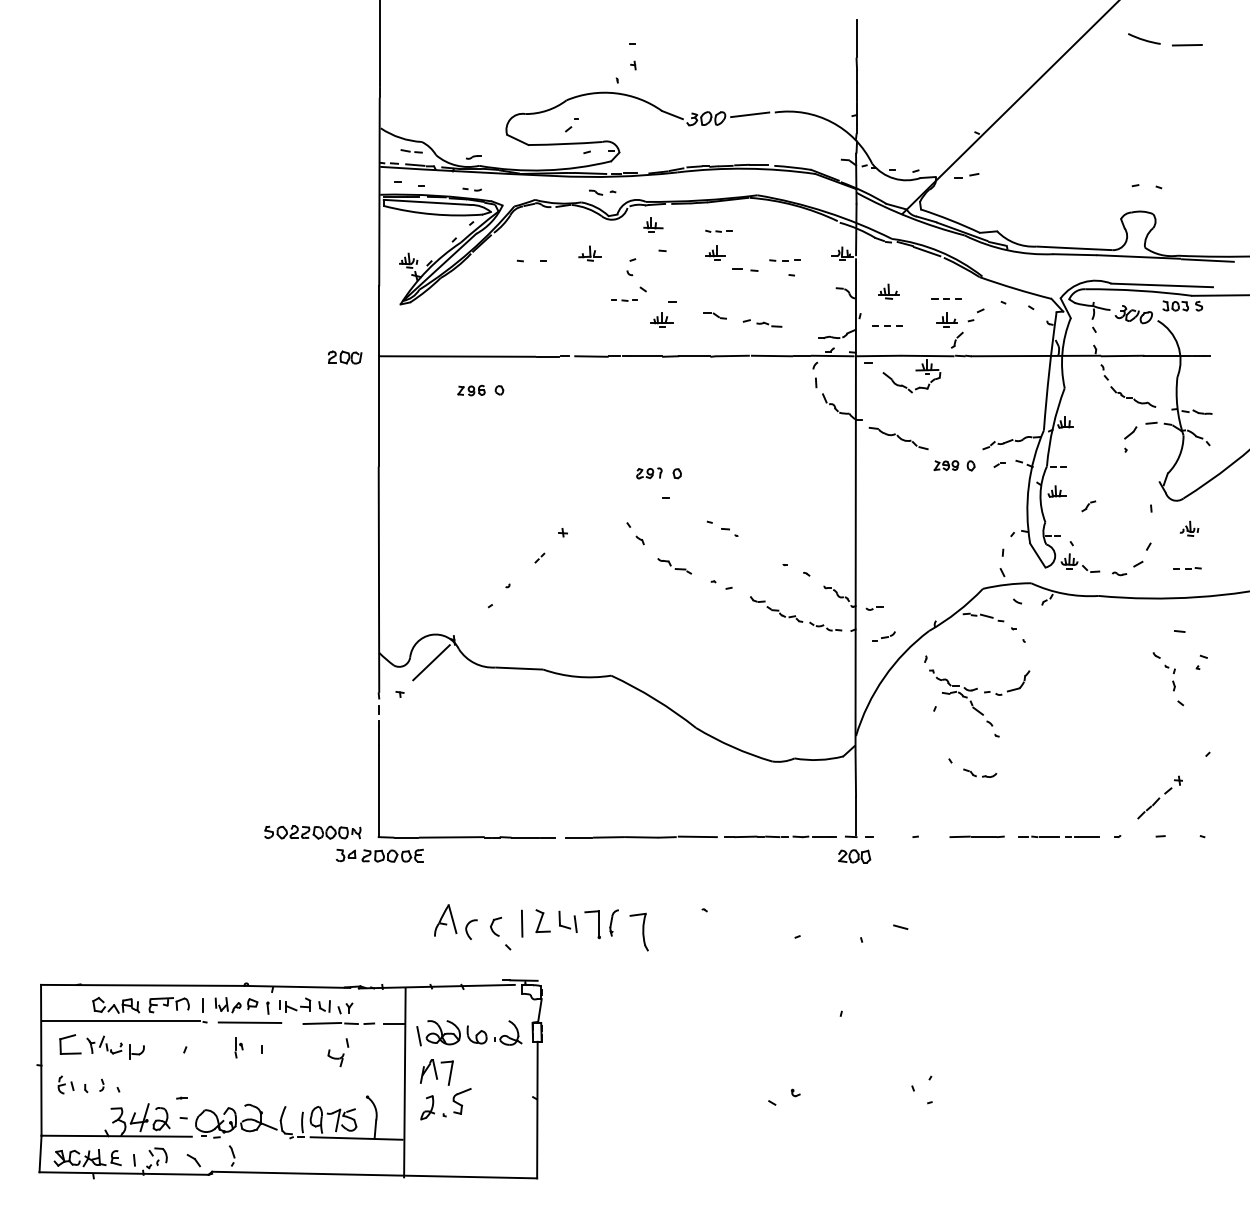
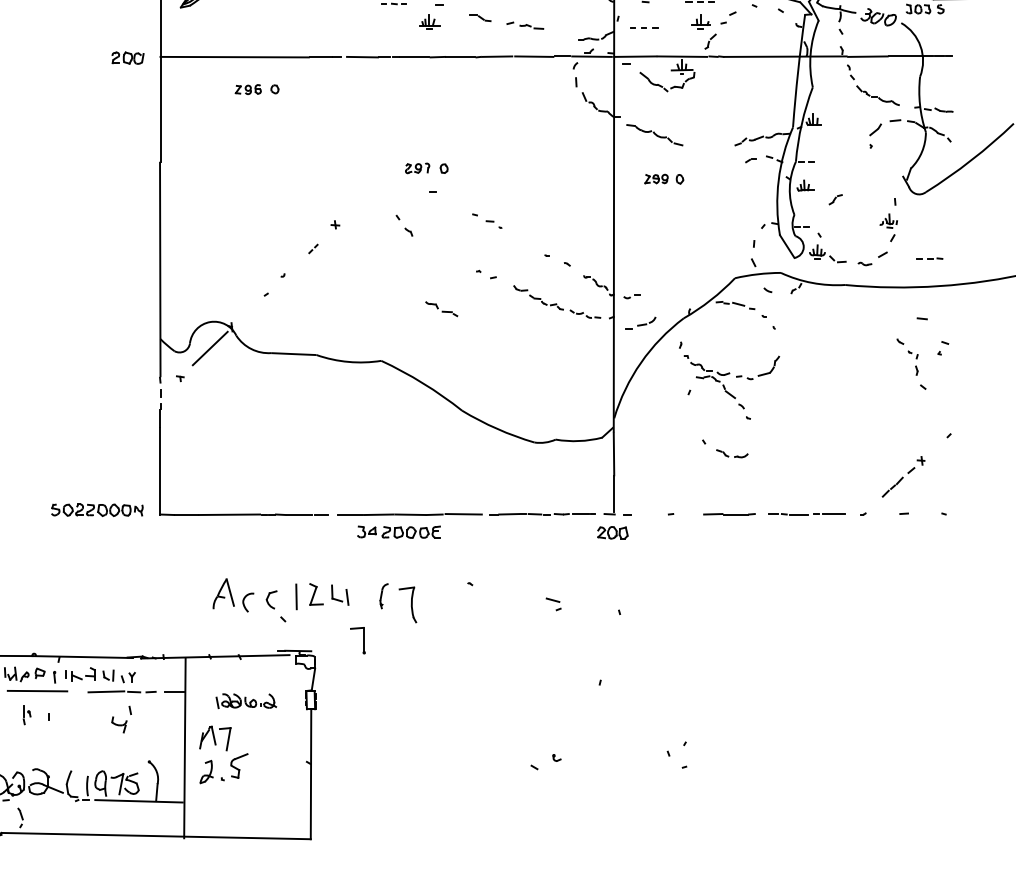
part: (954, 465) -> (664, 178), moved
part: (1189, 528) -> (888, 220), moved
part: (674, 566) -> (441, 309), moved
part: (883, 636) -> (640, 323), size x1.4
part: (379, 855) -> (398, 531), moved
part: (592, 924) -> (357, 640), moved
line: (900, 926) -> (552, 599), moved
part: (469, 1033) -> (246, 701), size x0.6

